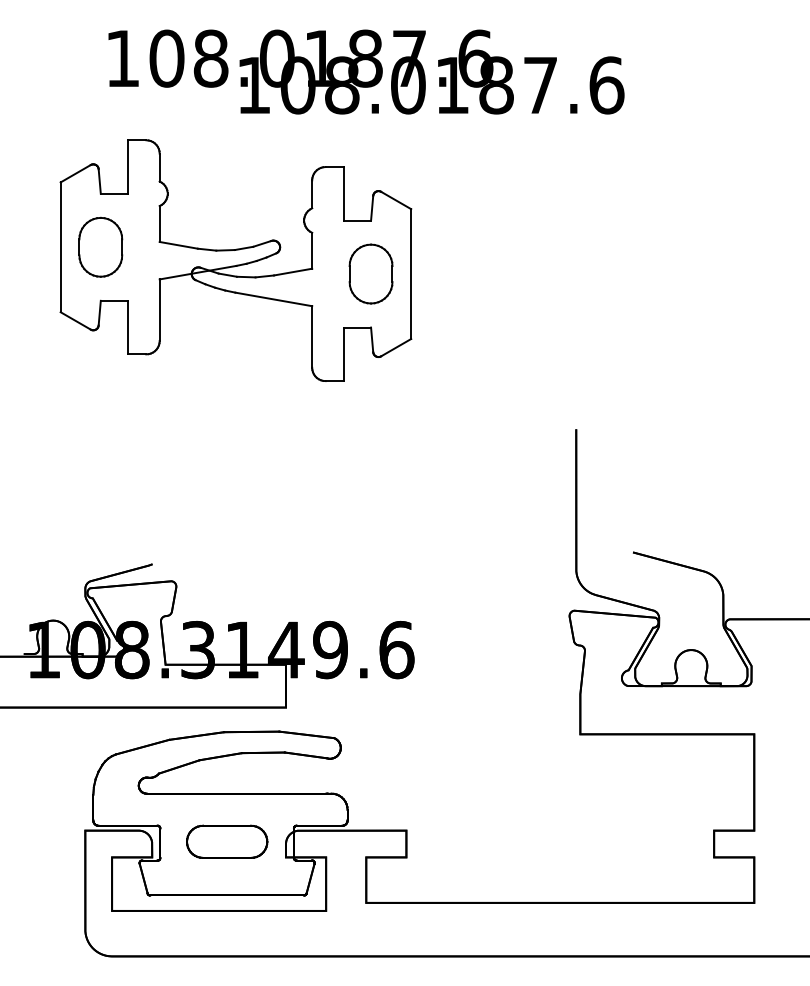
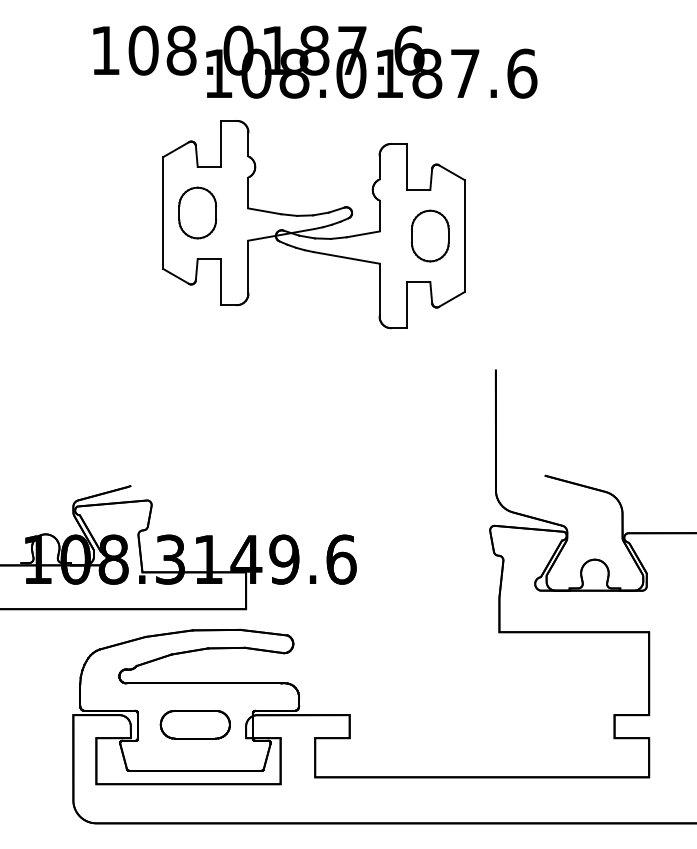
part: (235, 260) -> (313, 224), moved

